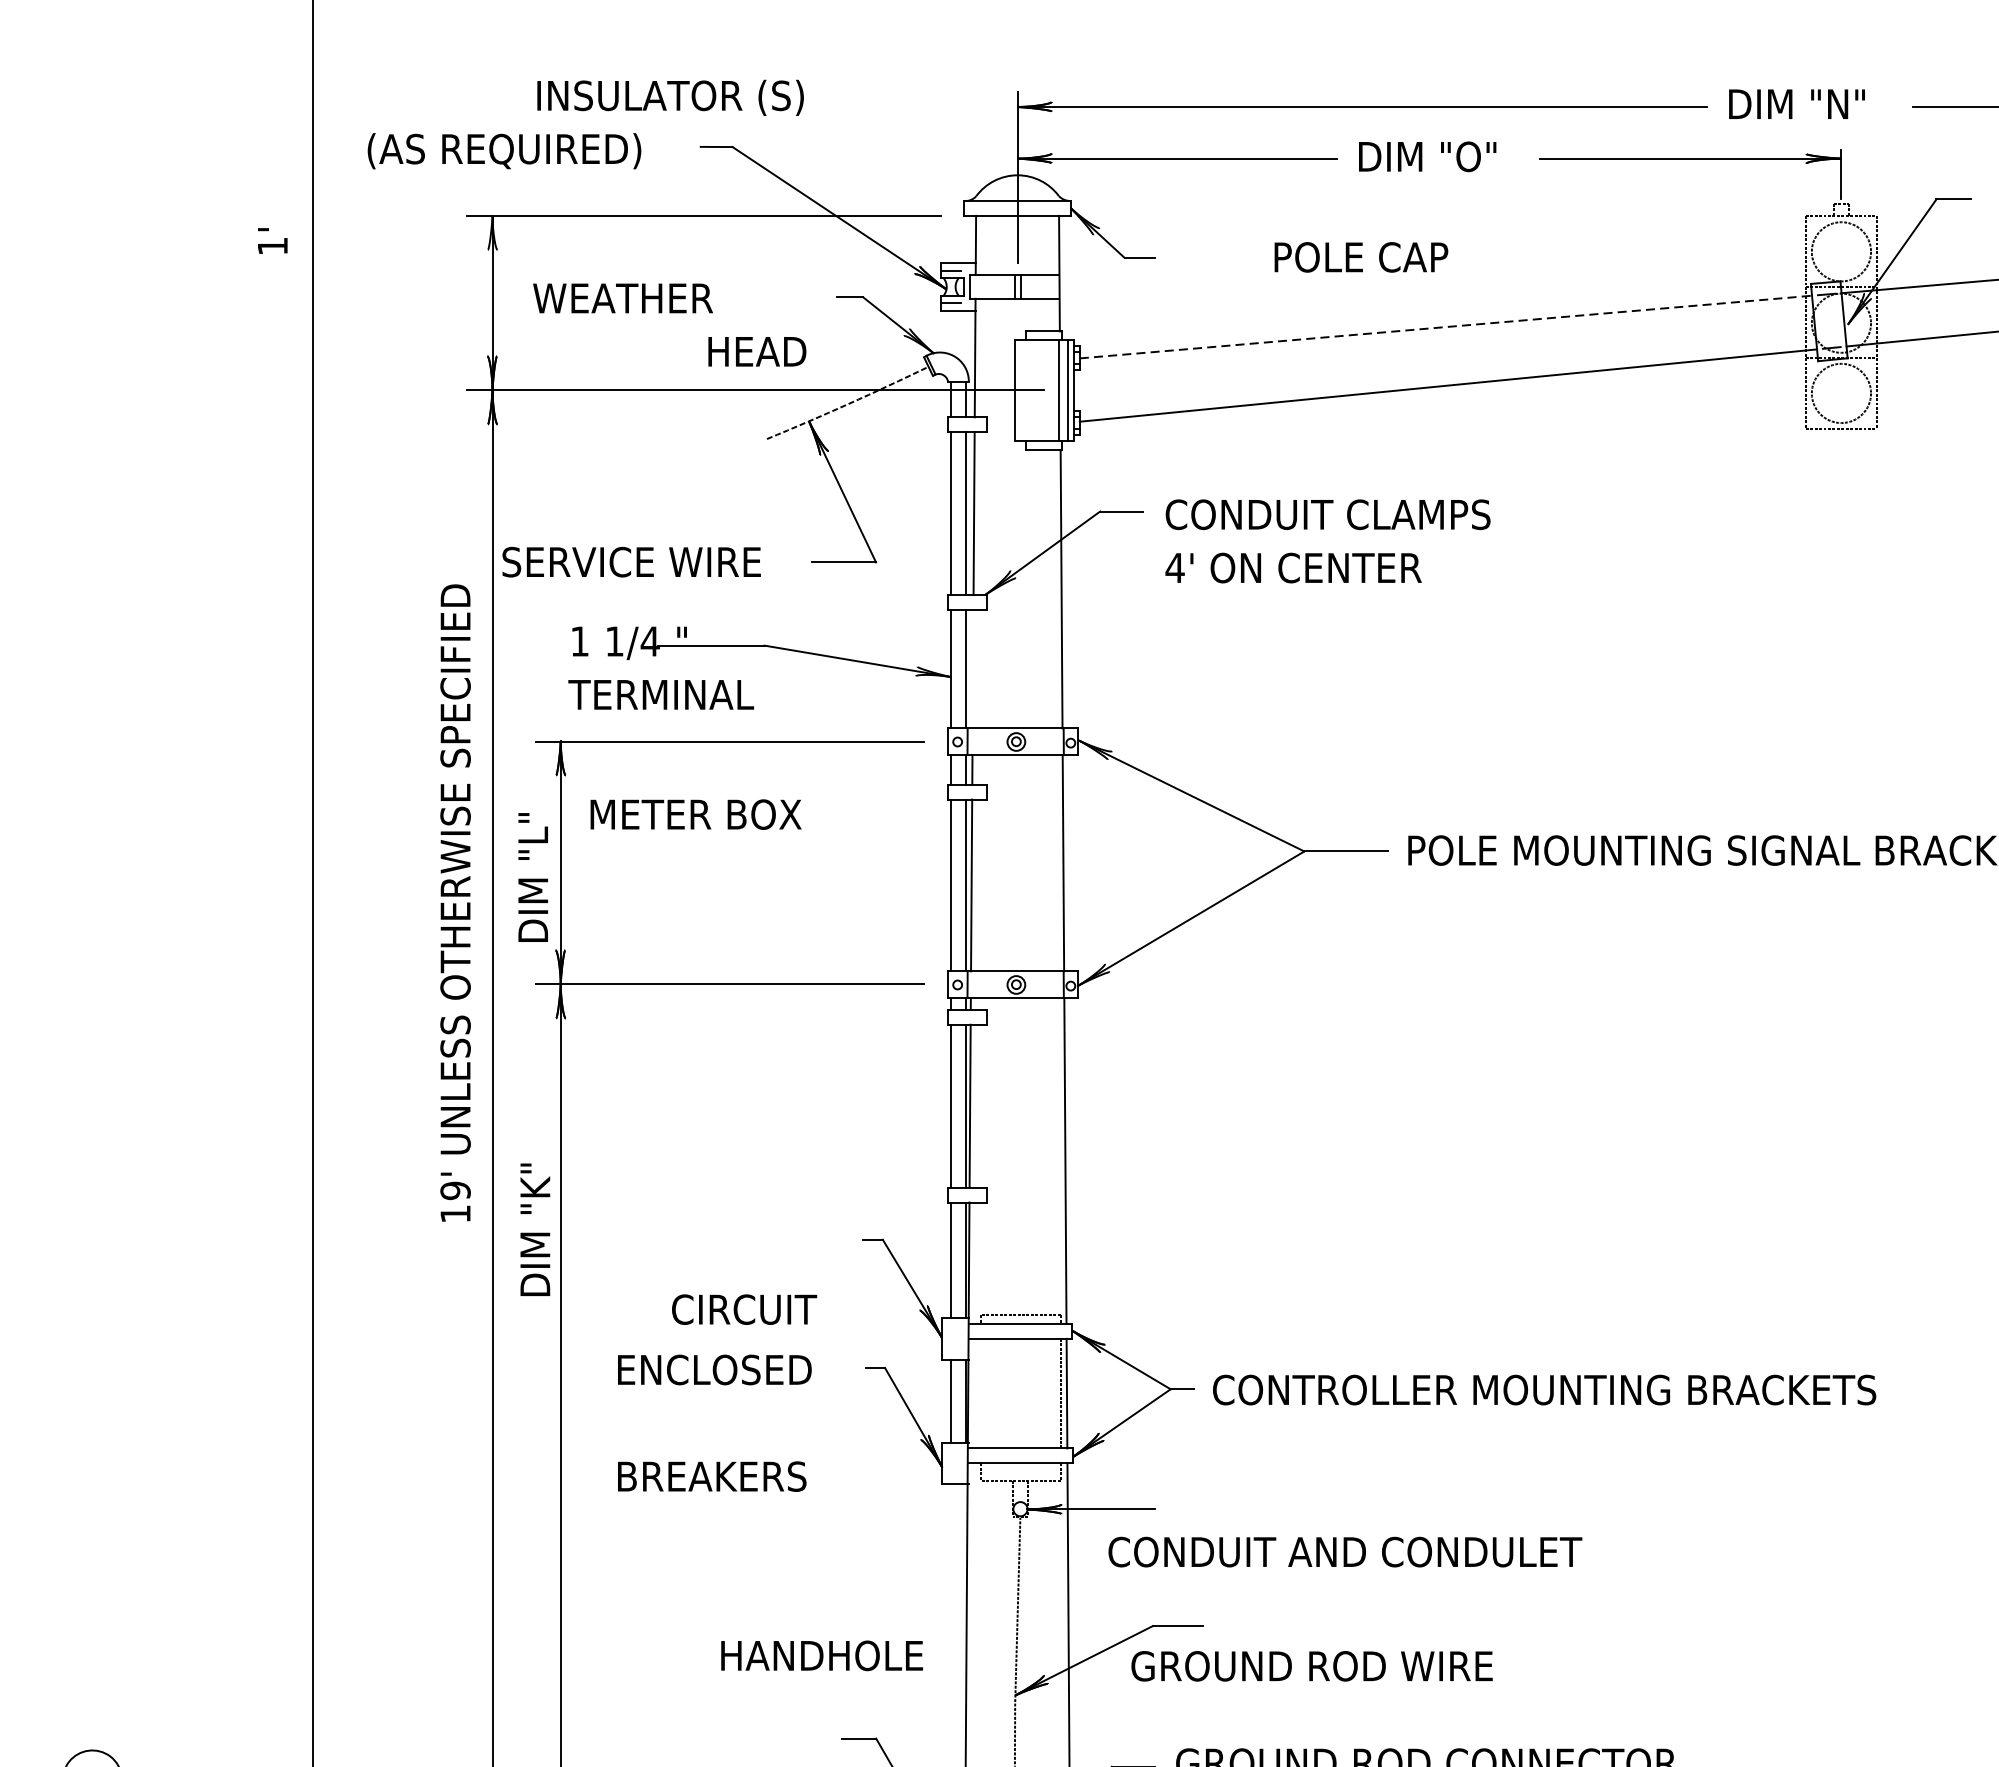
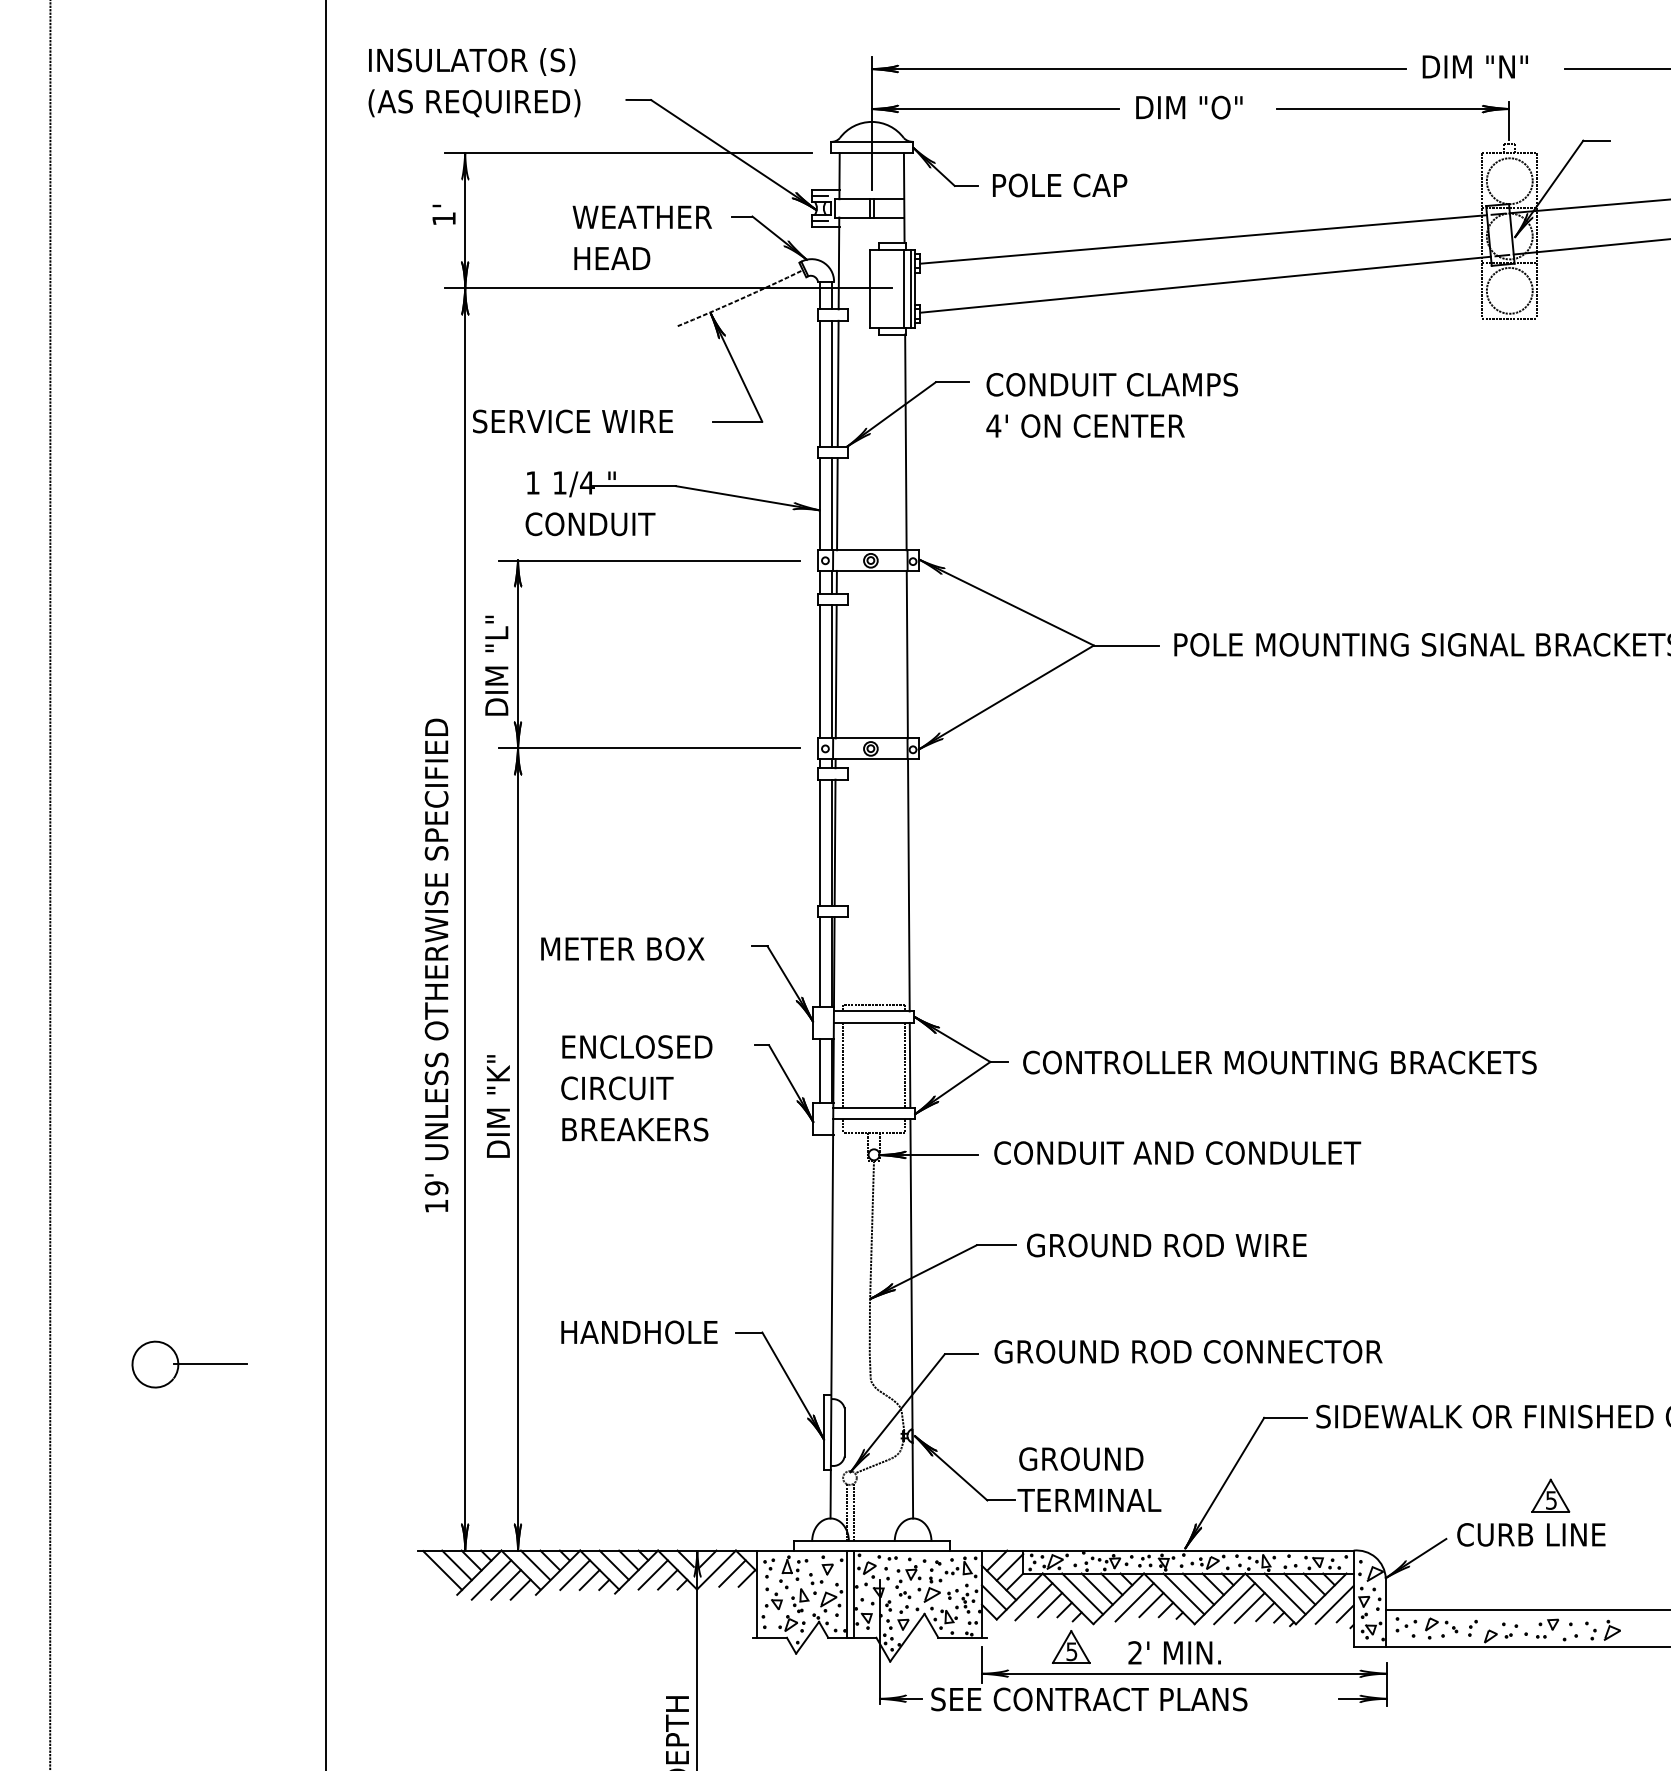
text: (671, 97) -> (472, 61), moved
text: (272, 240) -> (443, 214), moved
text: (1361, 257) -> (1060, 185), moved
text: (621, 297) -> (641, 216), moved
line: (1445, 327) -> (1203, 239), dashed -> solid
text: (757, 351) -> (612, 258), moved
line: (973, 669) -> (837, 504), added
text: (660, 695) -> (595, 524), TERMINAL -> CONDUIT
text: (695, 813) -> (622, 948), moved
text: (455, 903) -> (436, 965), moved
text: (535, 1229) -> (498, 1106), moved
text: (744, 1309) -> (617, 1088), moved
line: (981, 1392) -> (843, 1064), added
text: (1345, 1551) -> (1177, 1152), moved
text: (822, 1655) -> (639, 1332), moved
text: (1311, 1666) -> (1166, 1245), moved

